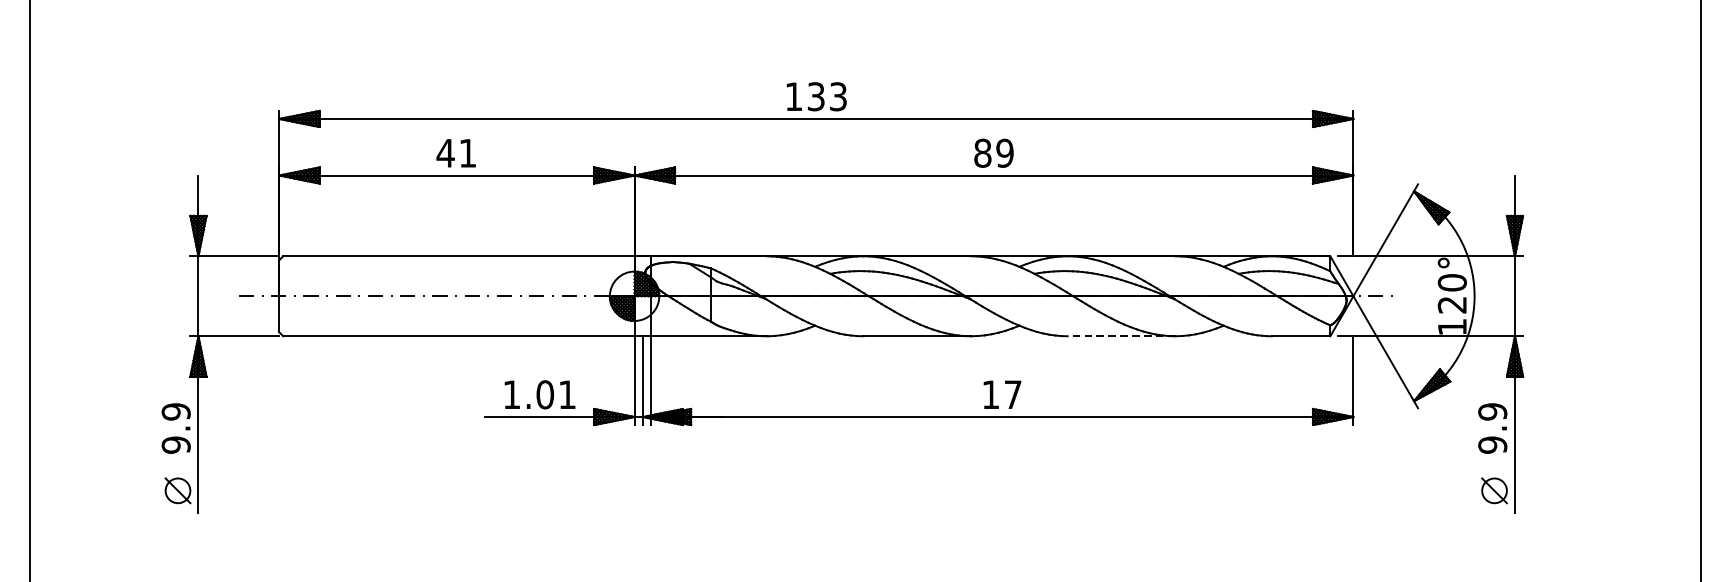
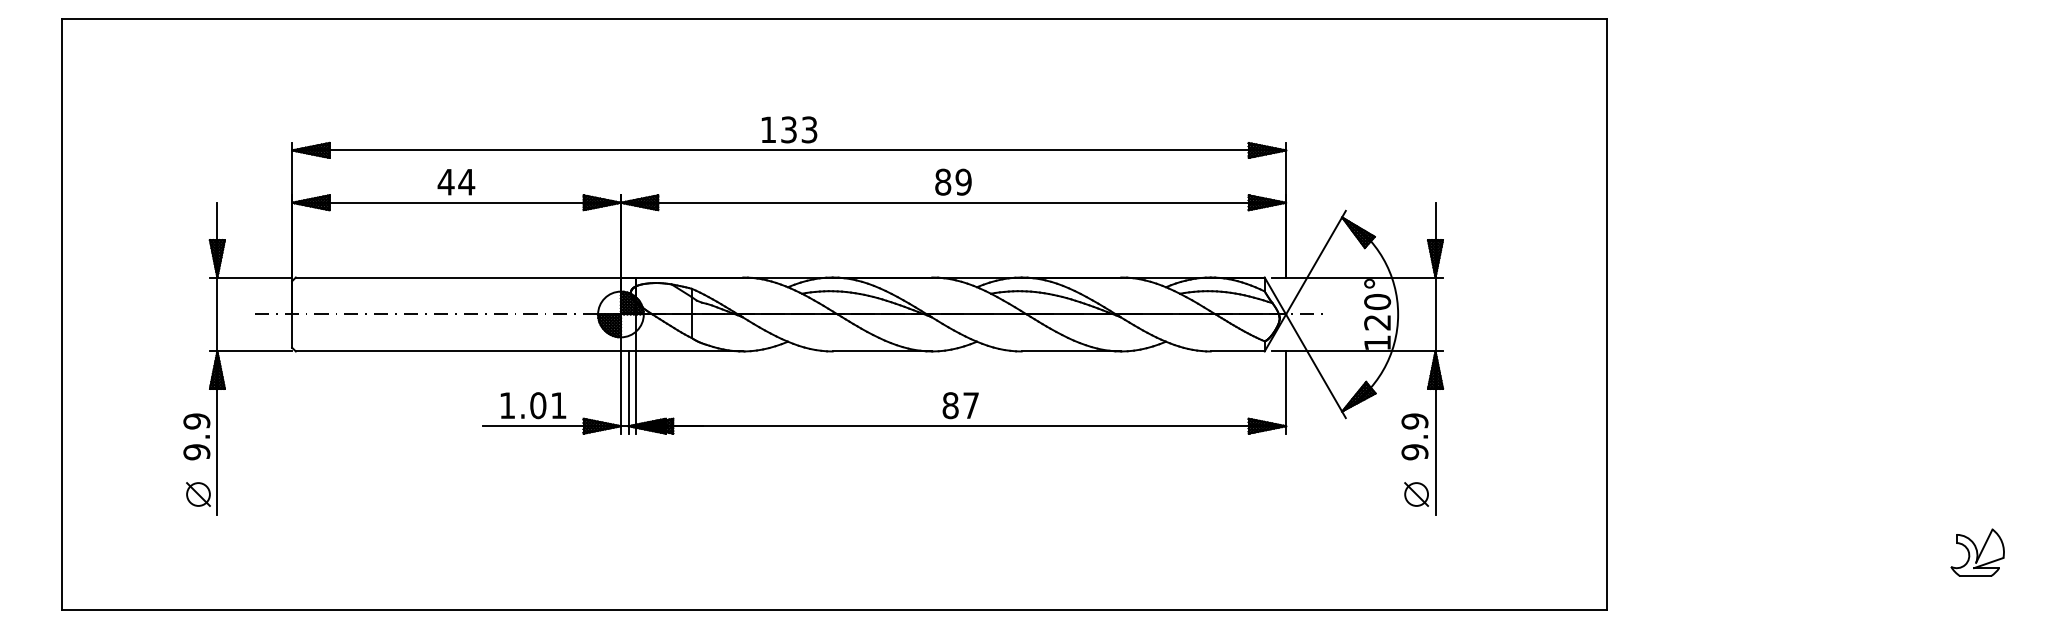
text: (467, 153) -> (466, 182), 41 -> 44
line: (1121, 336) -> (1071, 351), dashed -> solid
text: (990, 394) -> (950, 405), 17 -> 87

